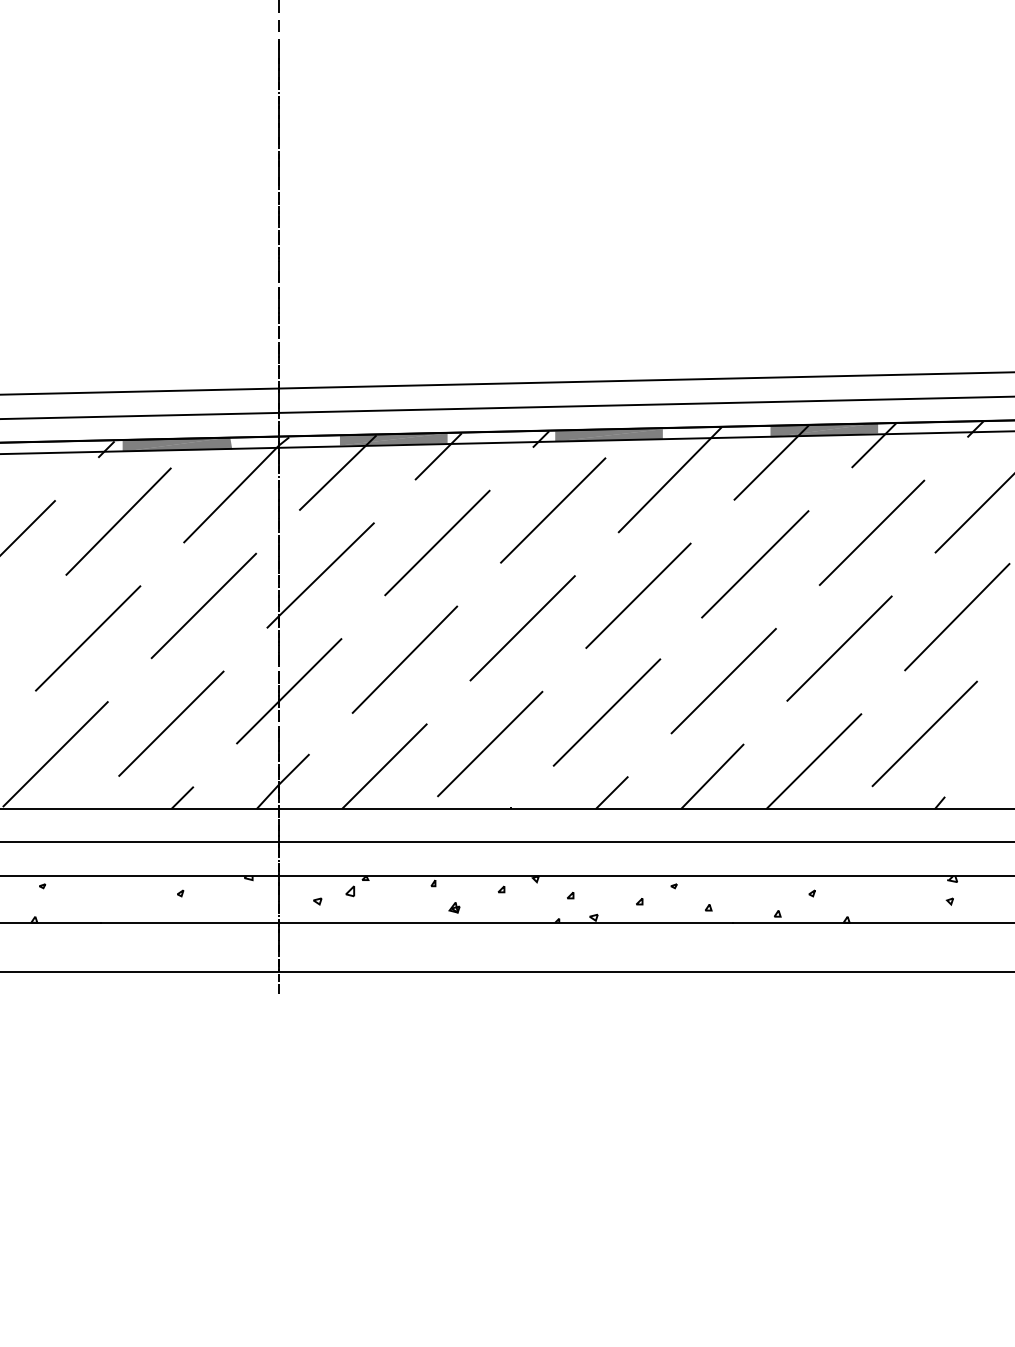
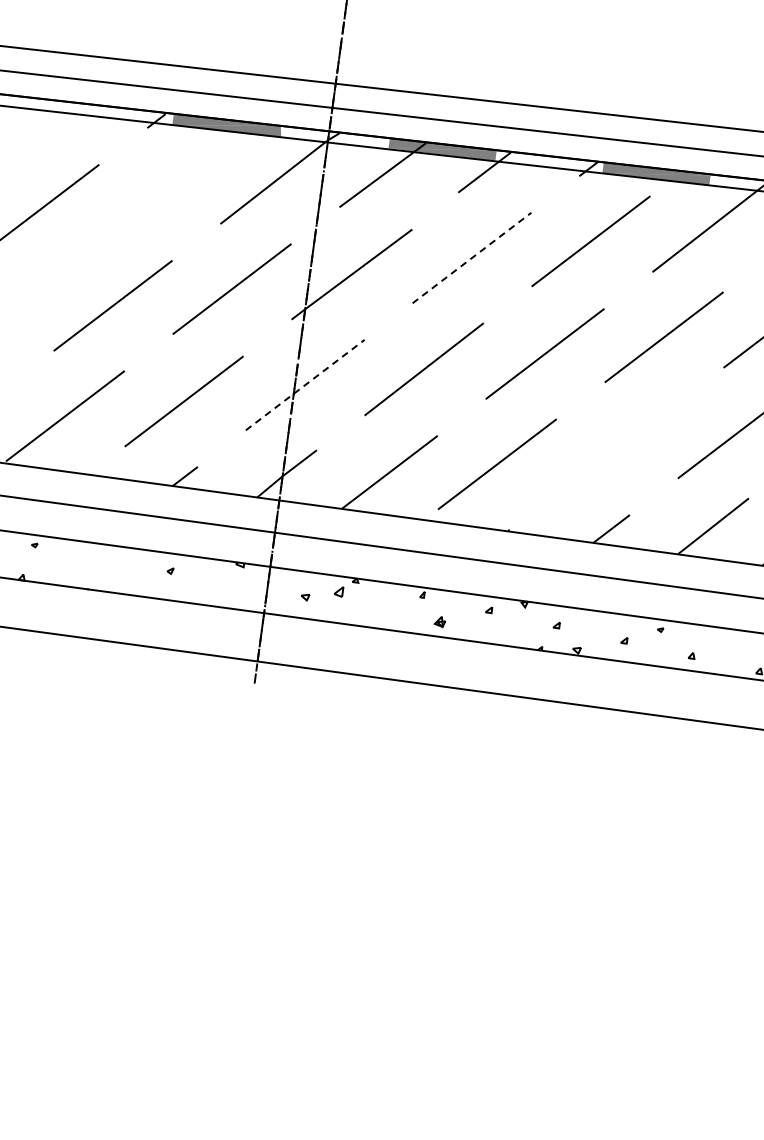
line: (118, 521) -> (158, 193), removed
line: (437, 543) -> (472, 258), solid -> dashed
line: (288, 691) -> (304, 385), solid -> dashed
line: (606, 712) -> (616, 448), removed

